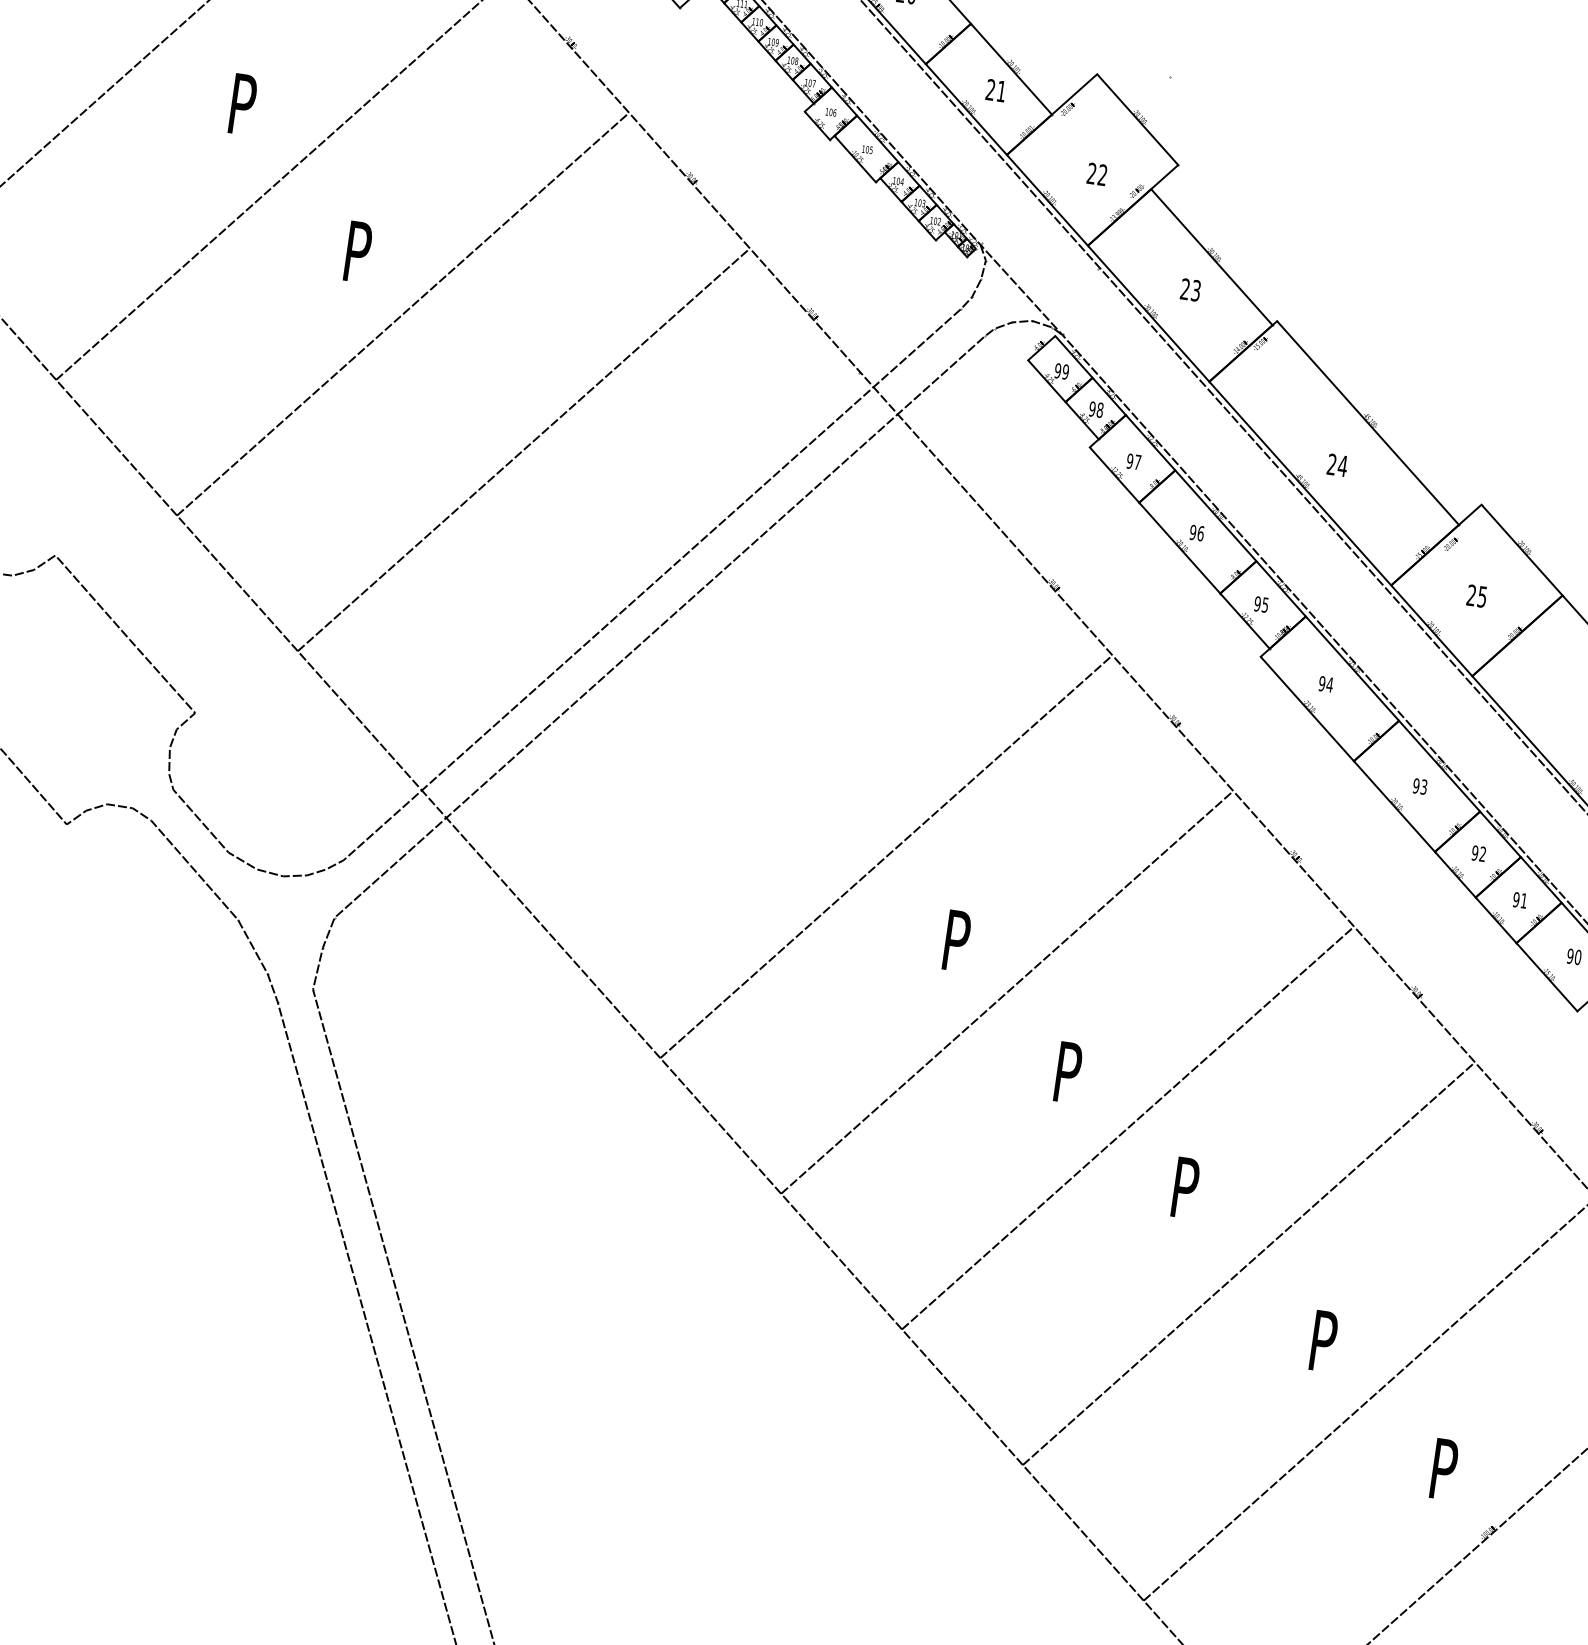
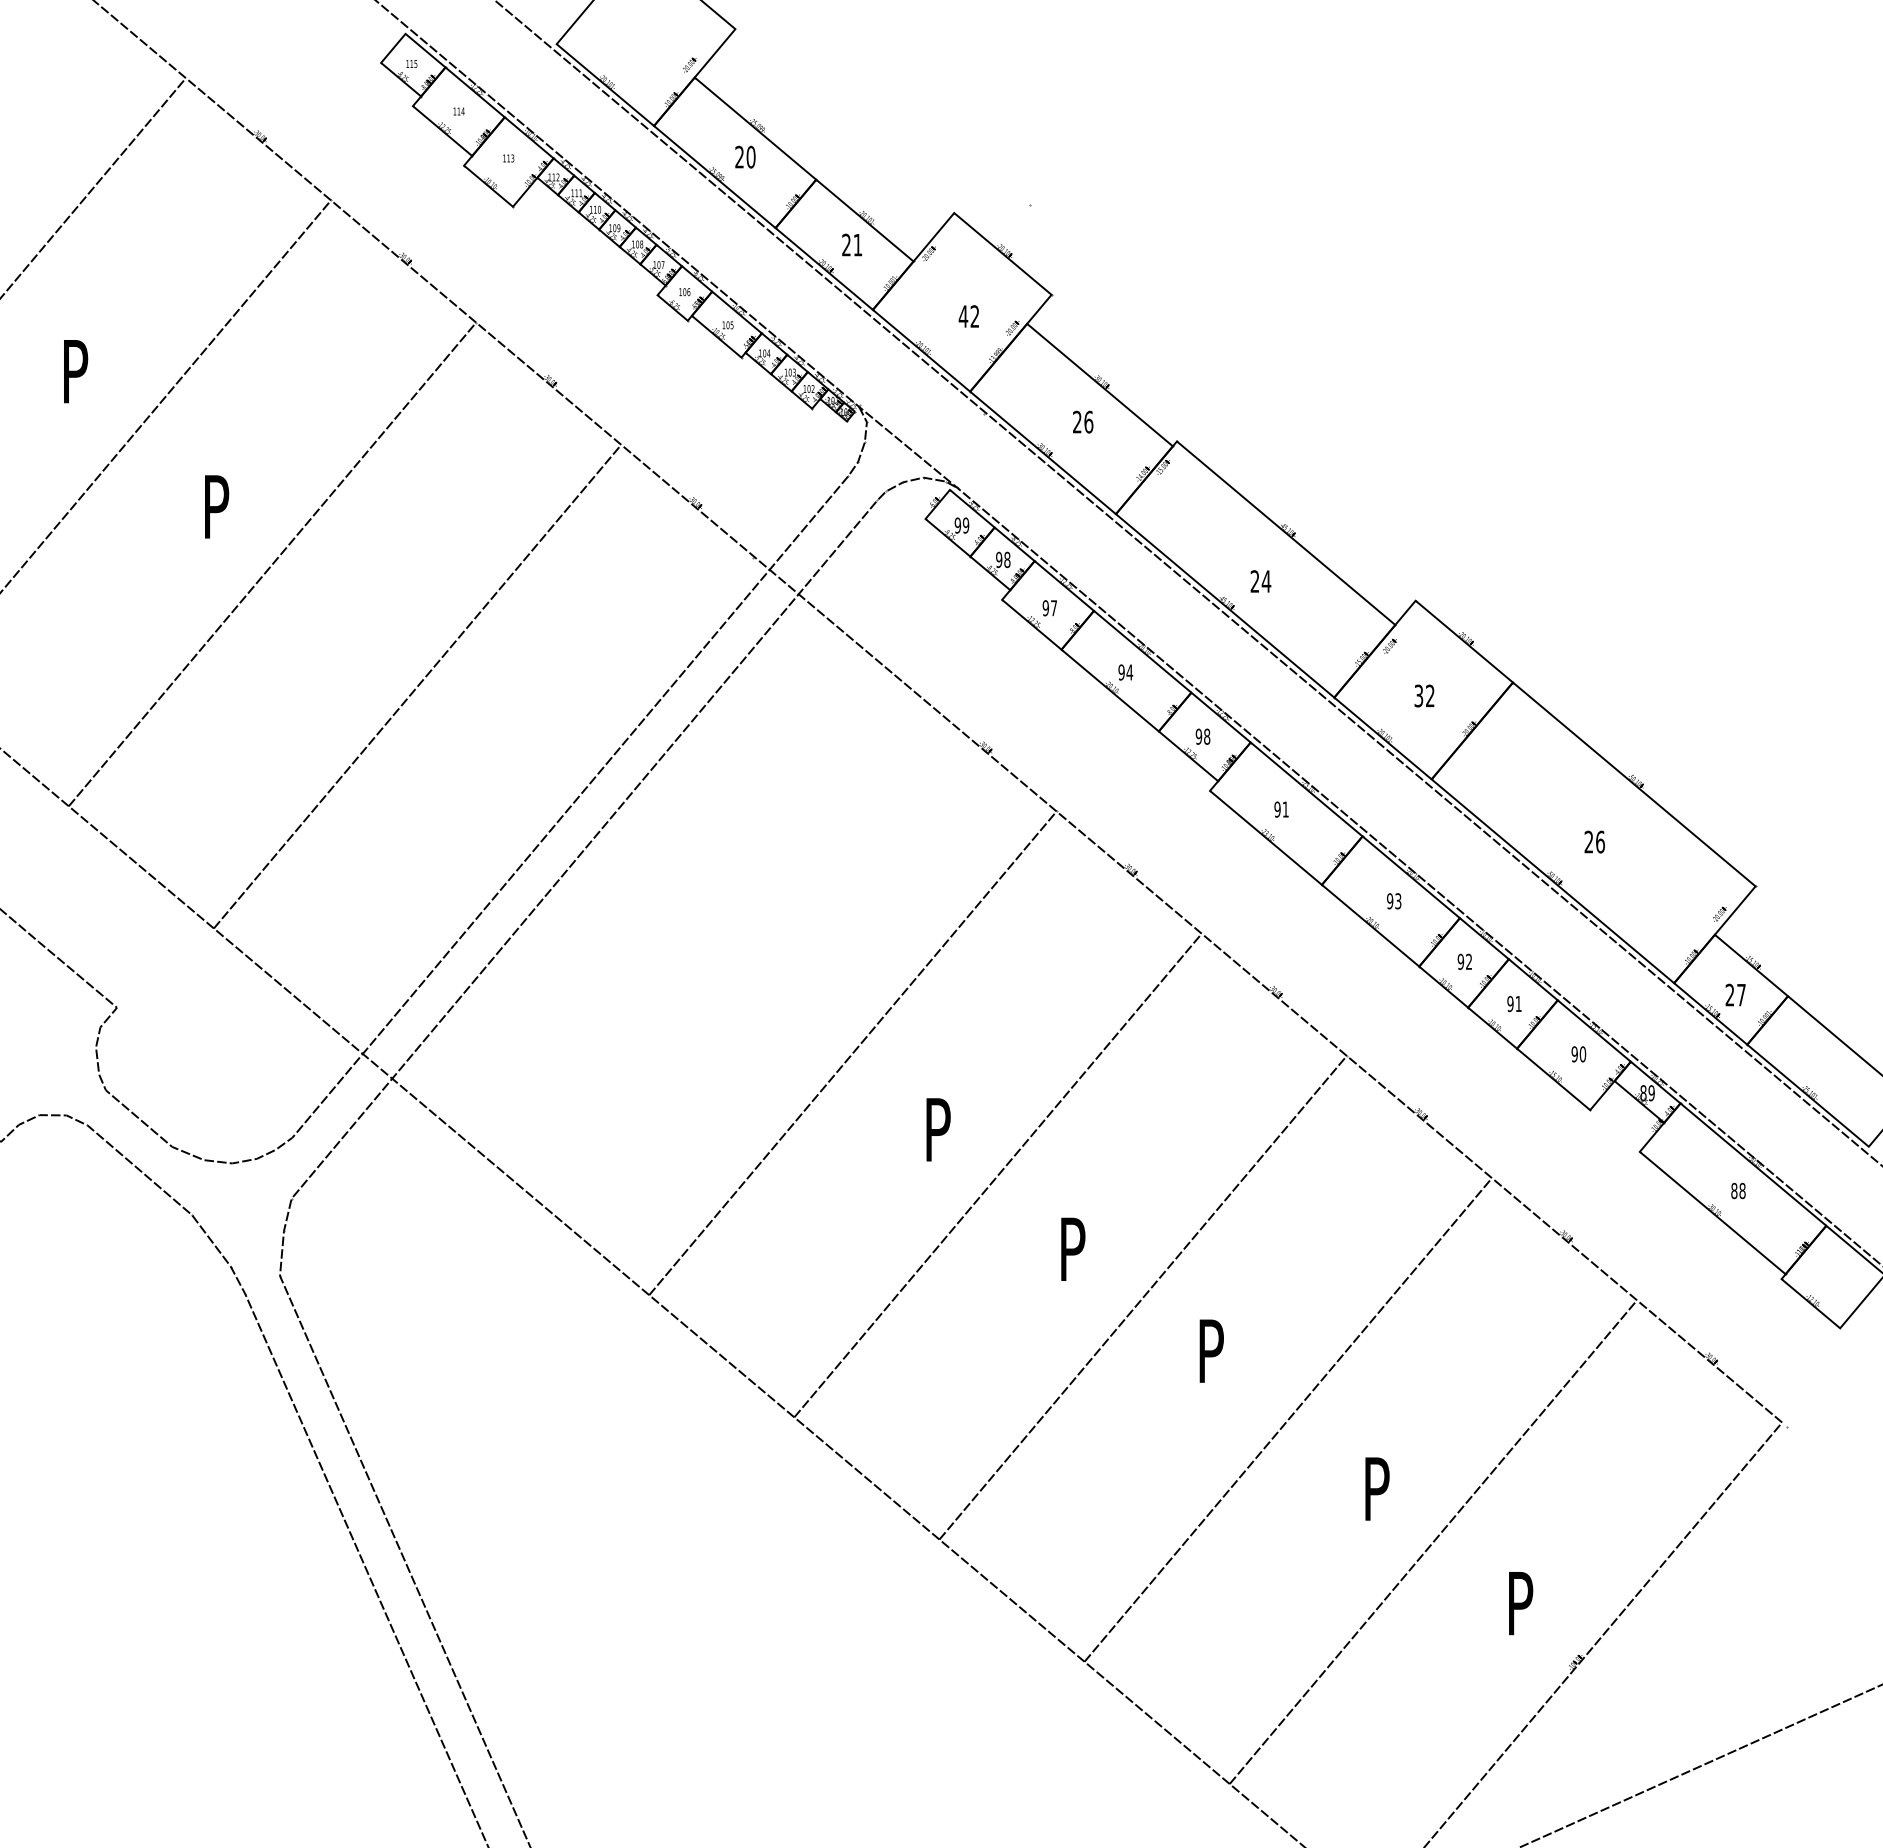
text: (1091, 173) -> (963, 316), 22 -> 42
text: (1195, 290) -> (1088, 421), 23 -> 26
text: (1200, 533) -> (1129, 672), 96 -> 94
text: (1476, 595) -> (1424, 695), 25 -> 32
text: (1265, 604) -> (1207, 736), 95 -> 98
text: (1329, 684) -> (1285, 809), 94 -> 91

